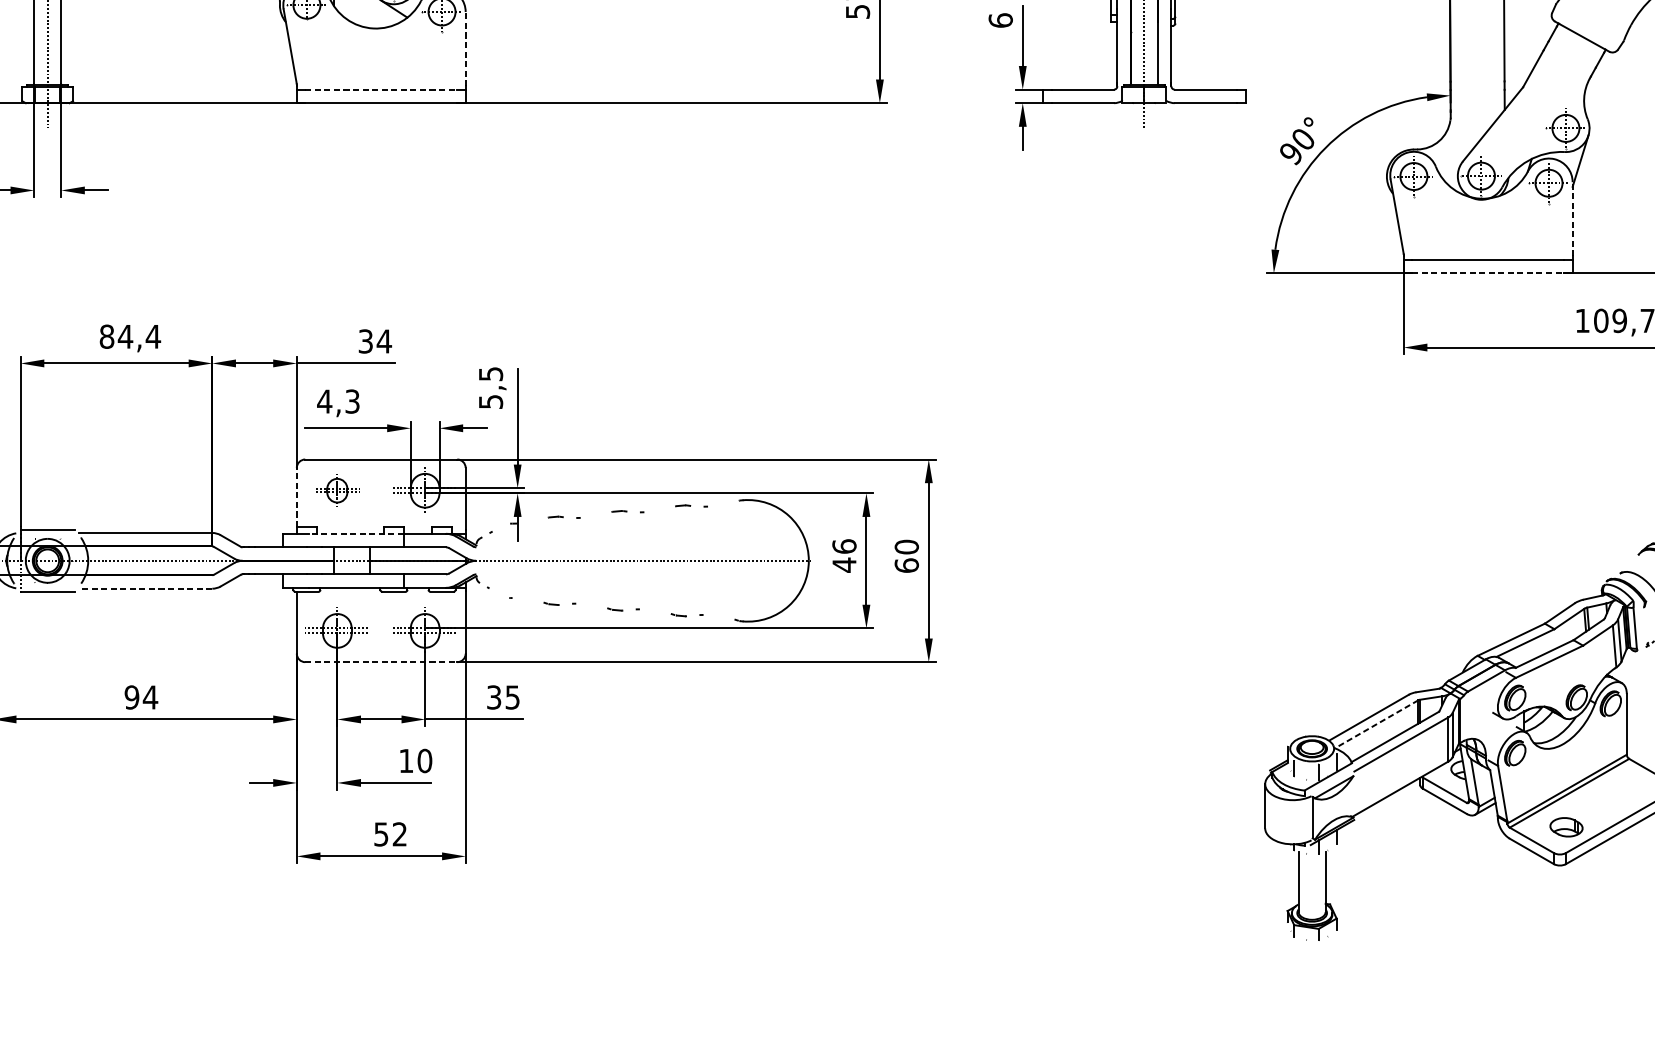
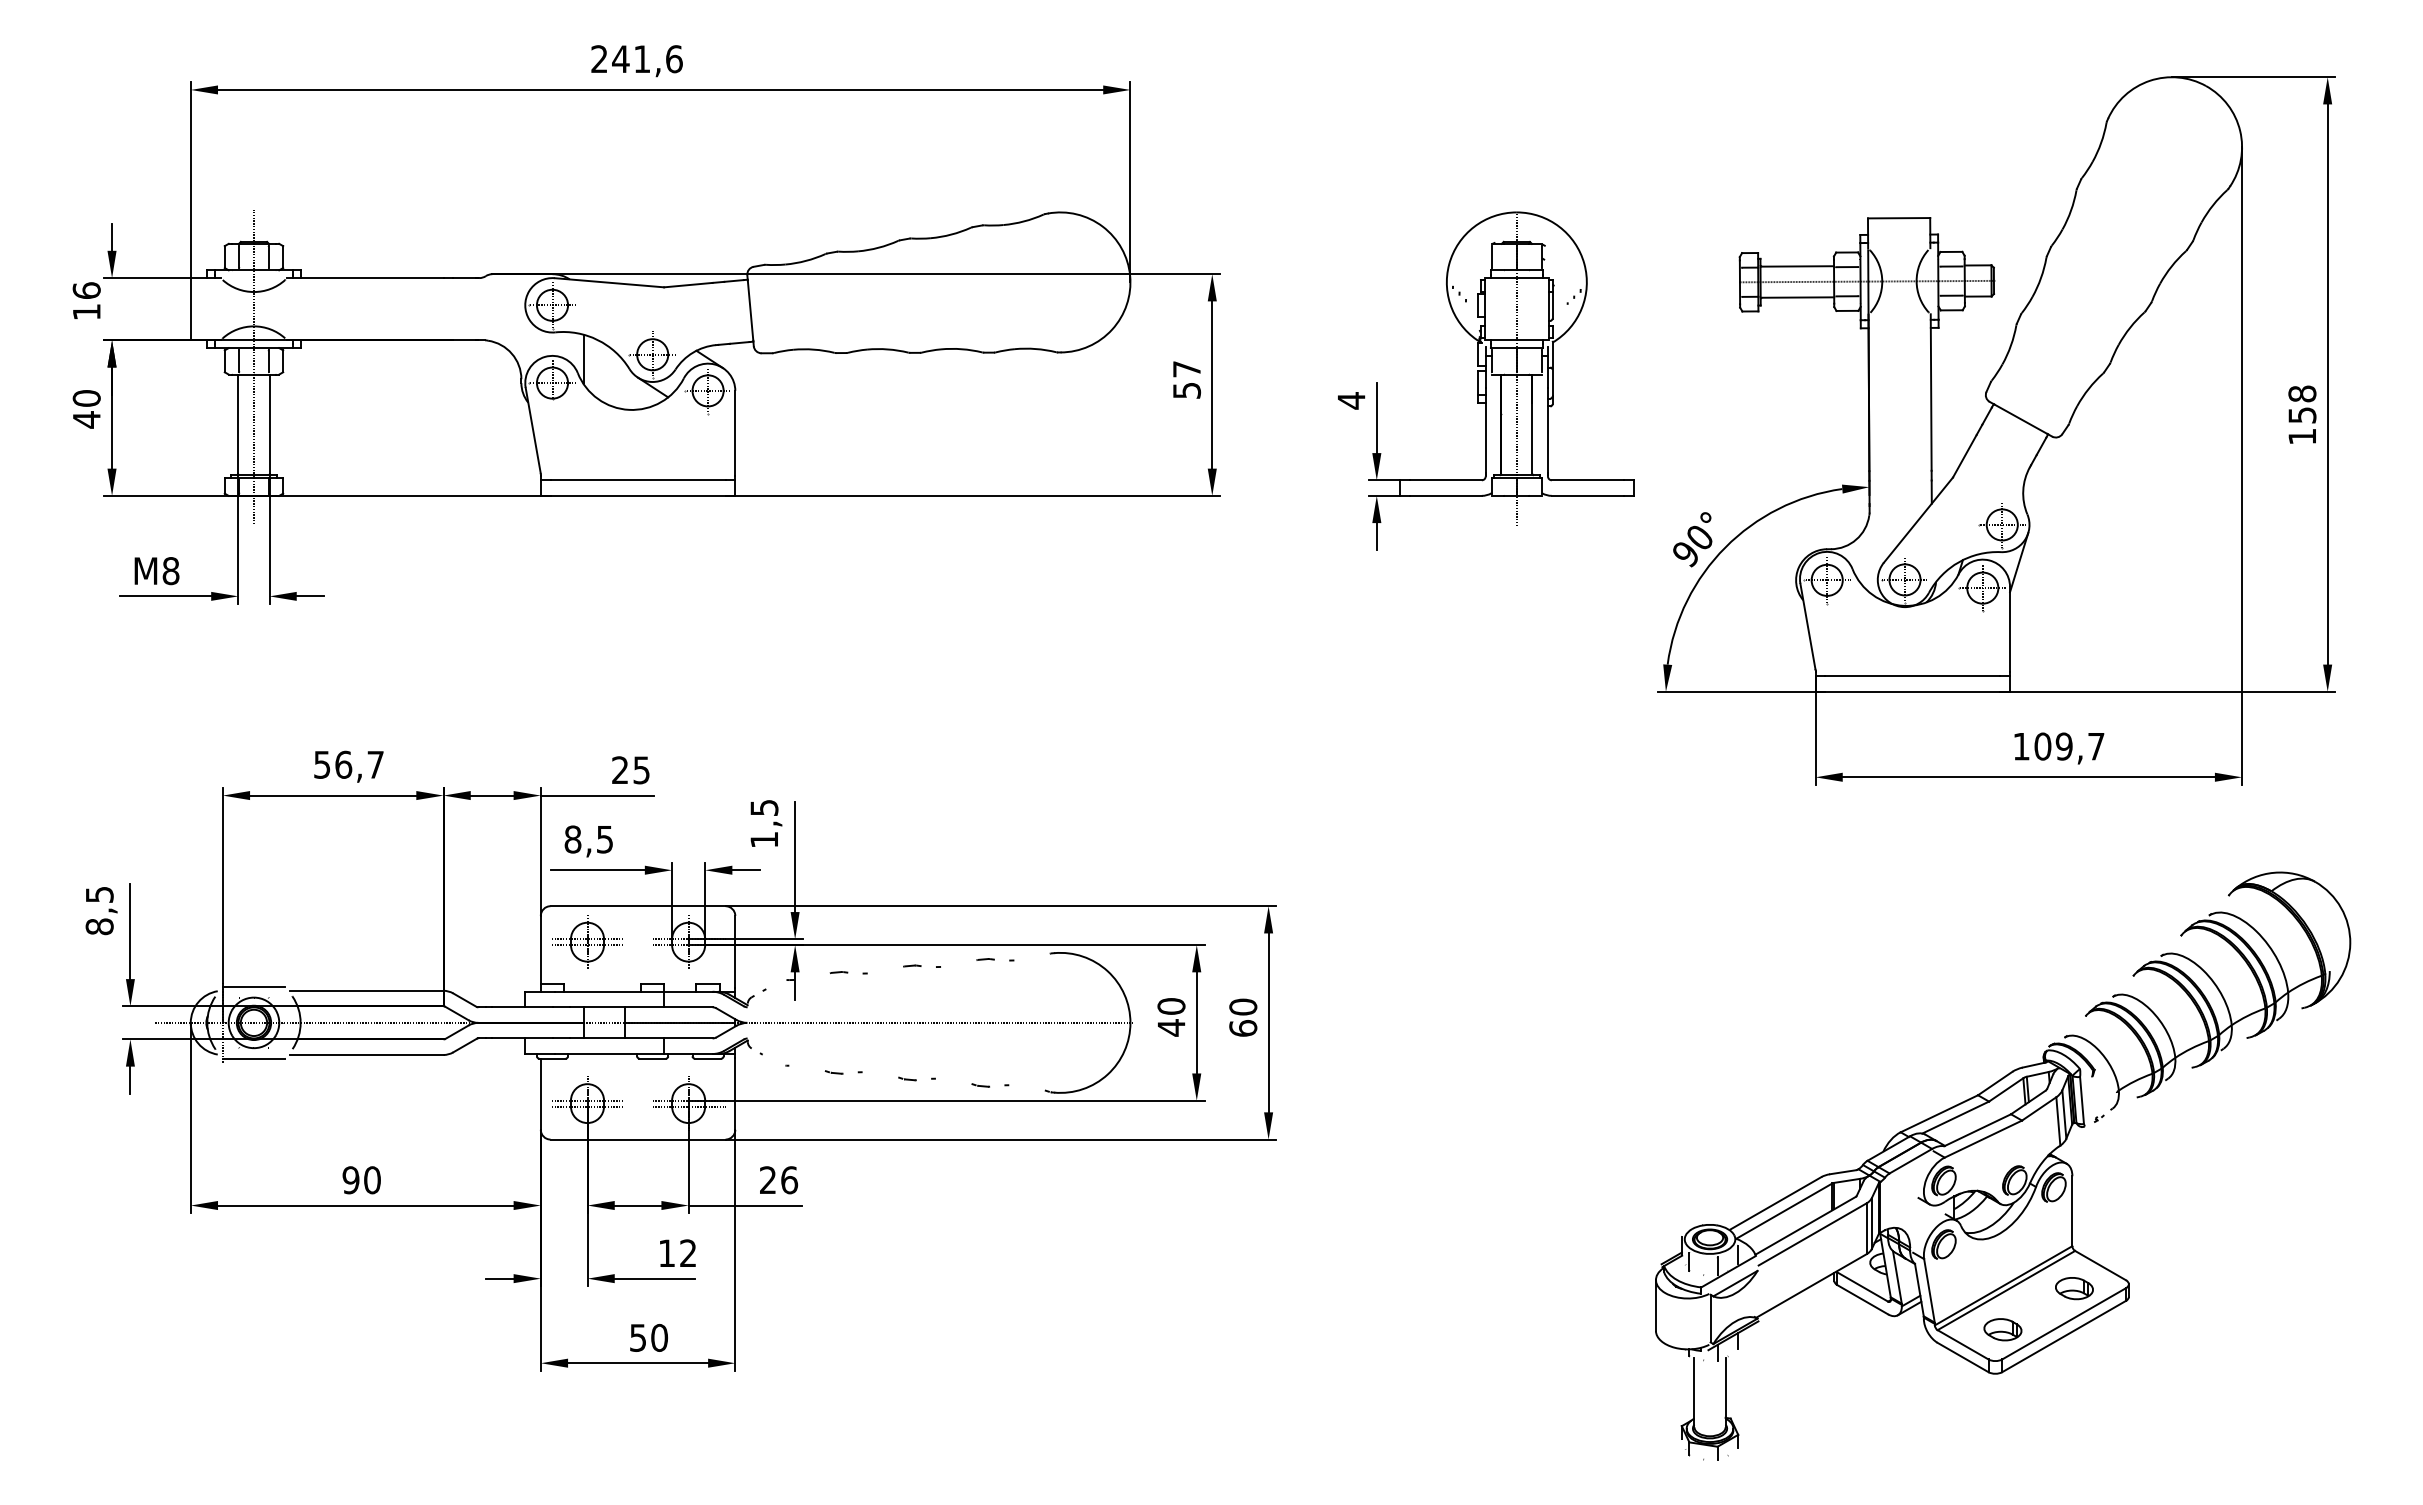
text: (1000, 20) -> (1351, 400), 6 -> 4
line: (465, 49) -> (735, 433), dashed -> solid
line: (381, 89) -> (638, 480), dashed -> solid
line: (1573, 219) -> (2010, 629), dashed -> solid
line: (1487, 273) -> (1912, 691), dashed -> solid
text: (130, 336) -> (349, 764), 84,4 -> 56,7
text: (375, 341) -> (631, 770), 34 -> 25
text: (338, 401) -> (588, 839), 4,3 -> 8,5
text: (491, 401) -> (764, 839), 5,5 -> 1,5
part: (337, 490) -> (587, 941), size x1.43
line: (296, 497) -> (540, 949), dashed -> solid
line: (356, 533) -> (609, 991), dashed -> solid
text: (844, 546) -> (1171, 1006), 46 -> 40
line: (145, 588) -> (366, 1054), dashed -> solid
line: (381, 662) -> (638, 1139), dashed -> solid
text: (150, 697) -> (372, 1180), 94 -> 90
text: (504, 697) -> (779, 1180), 35 -> 26
line: (1375, 724) -> (1783, 1211), dashed -> solid
text: (425, 761) -> (688, 1253), 10 -> 12
part: (1628, 791) -> (2074, 1288), added
text: (399, 834) -> (659, 1337), 52 -> 50

